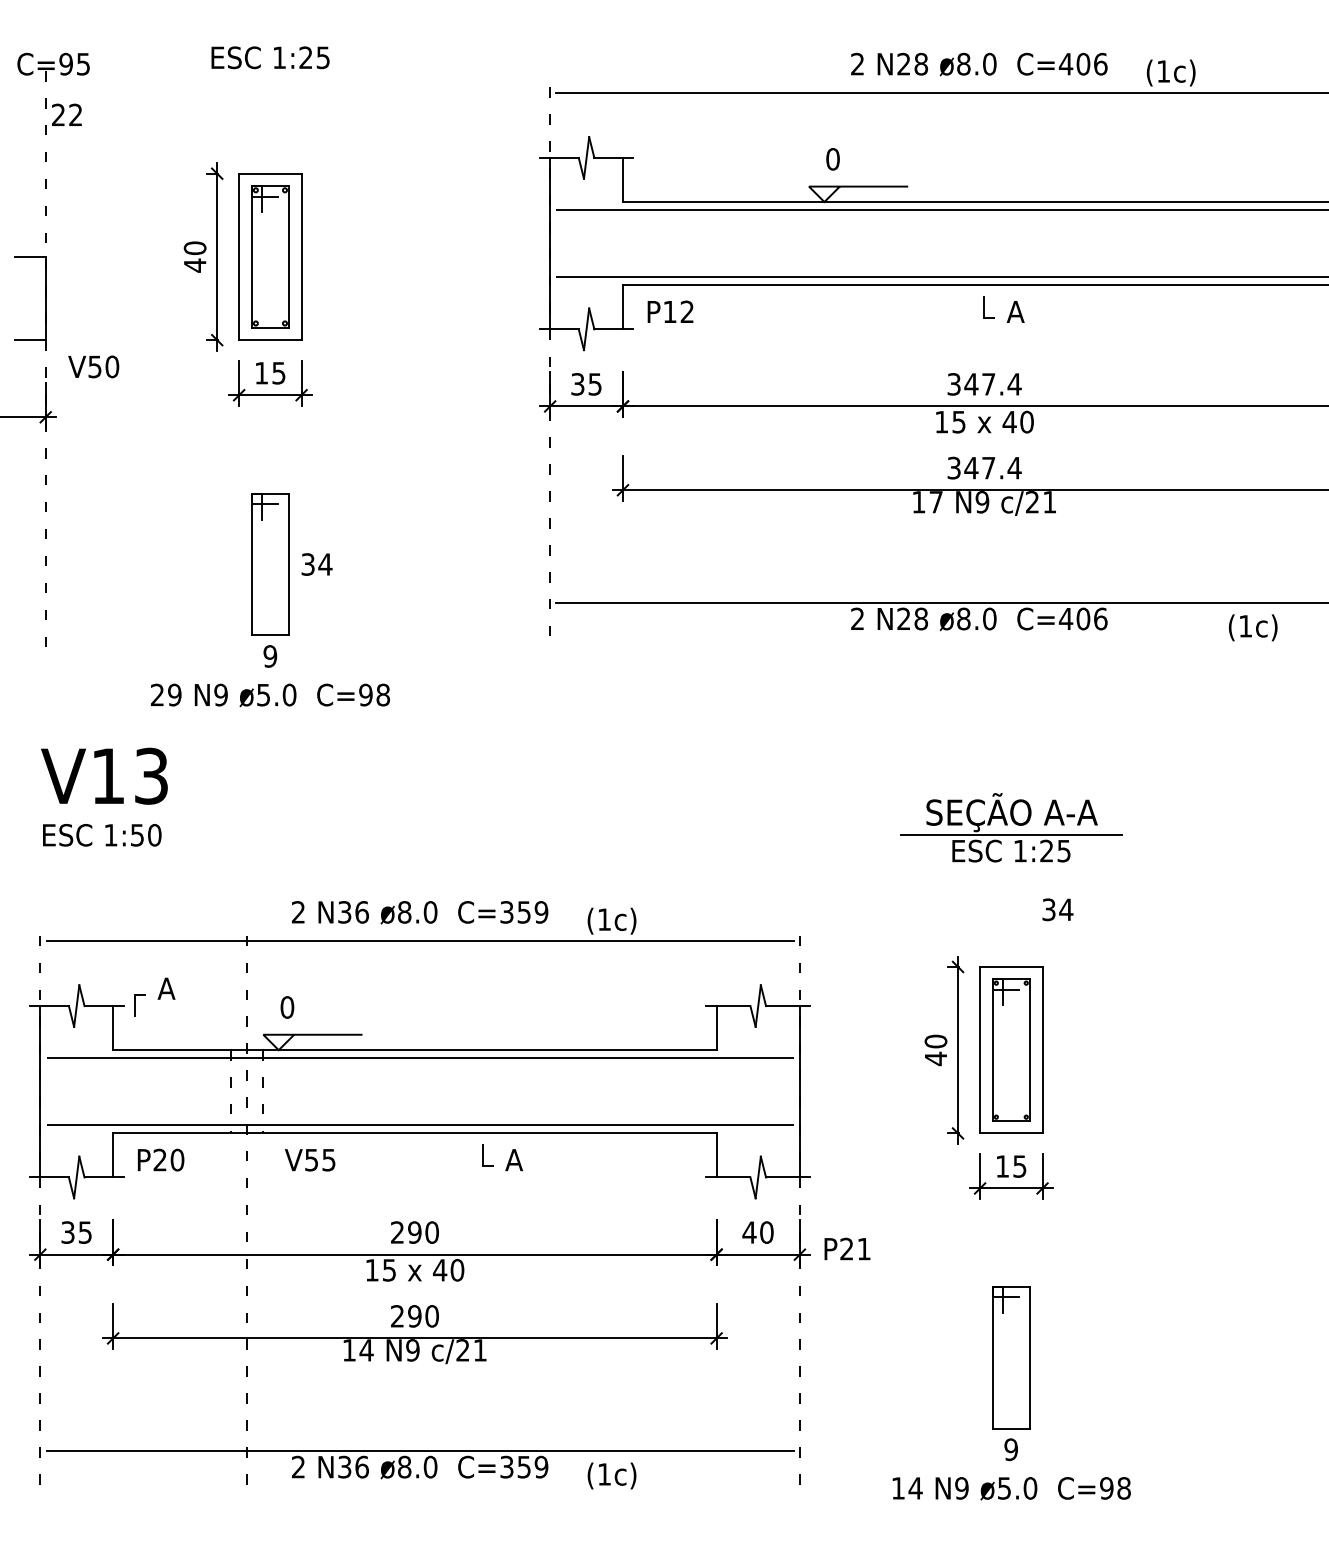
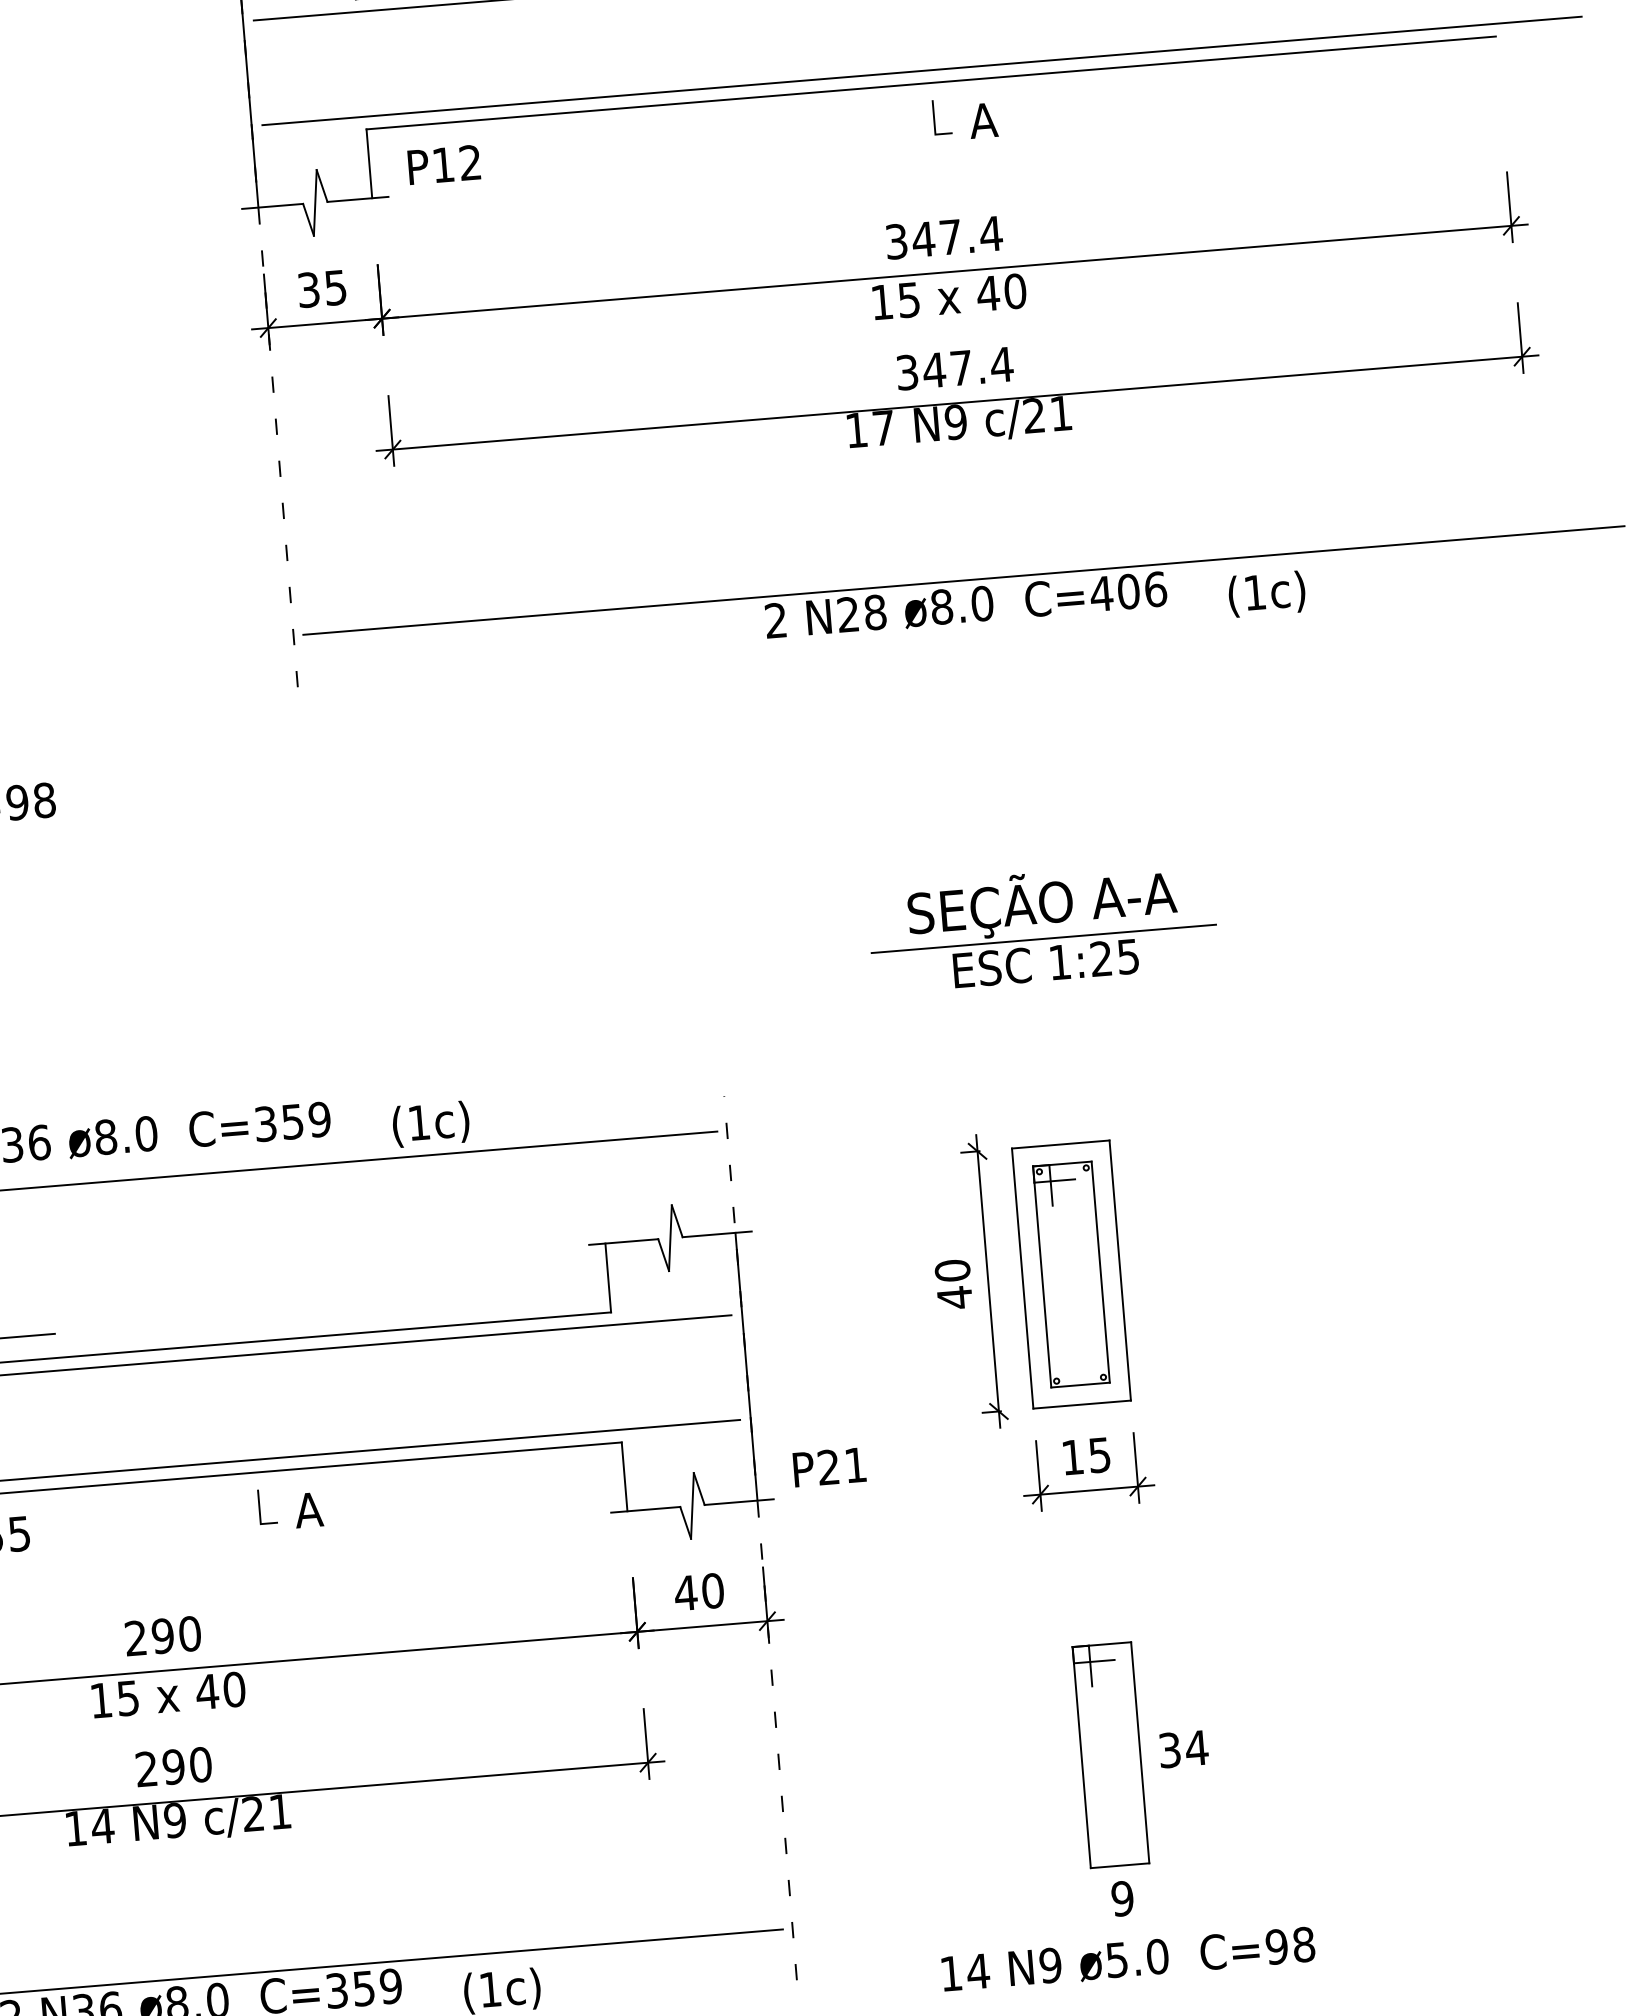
text: (1252, 627) -> (1265, 593), moved
text: (1057, 909) -> (1183, 1748), moved
text: (847, 1248) -> (829, 1466), moved

